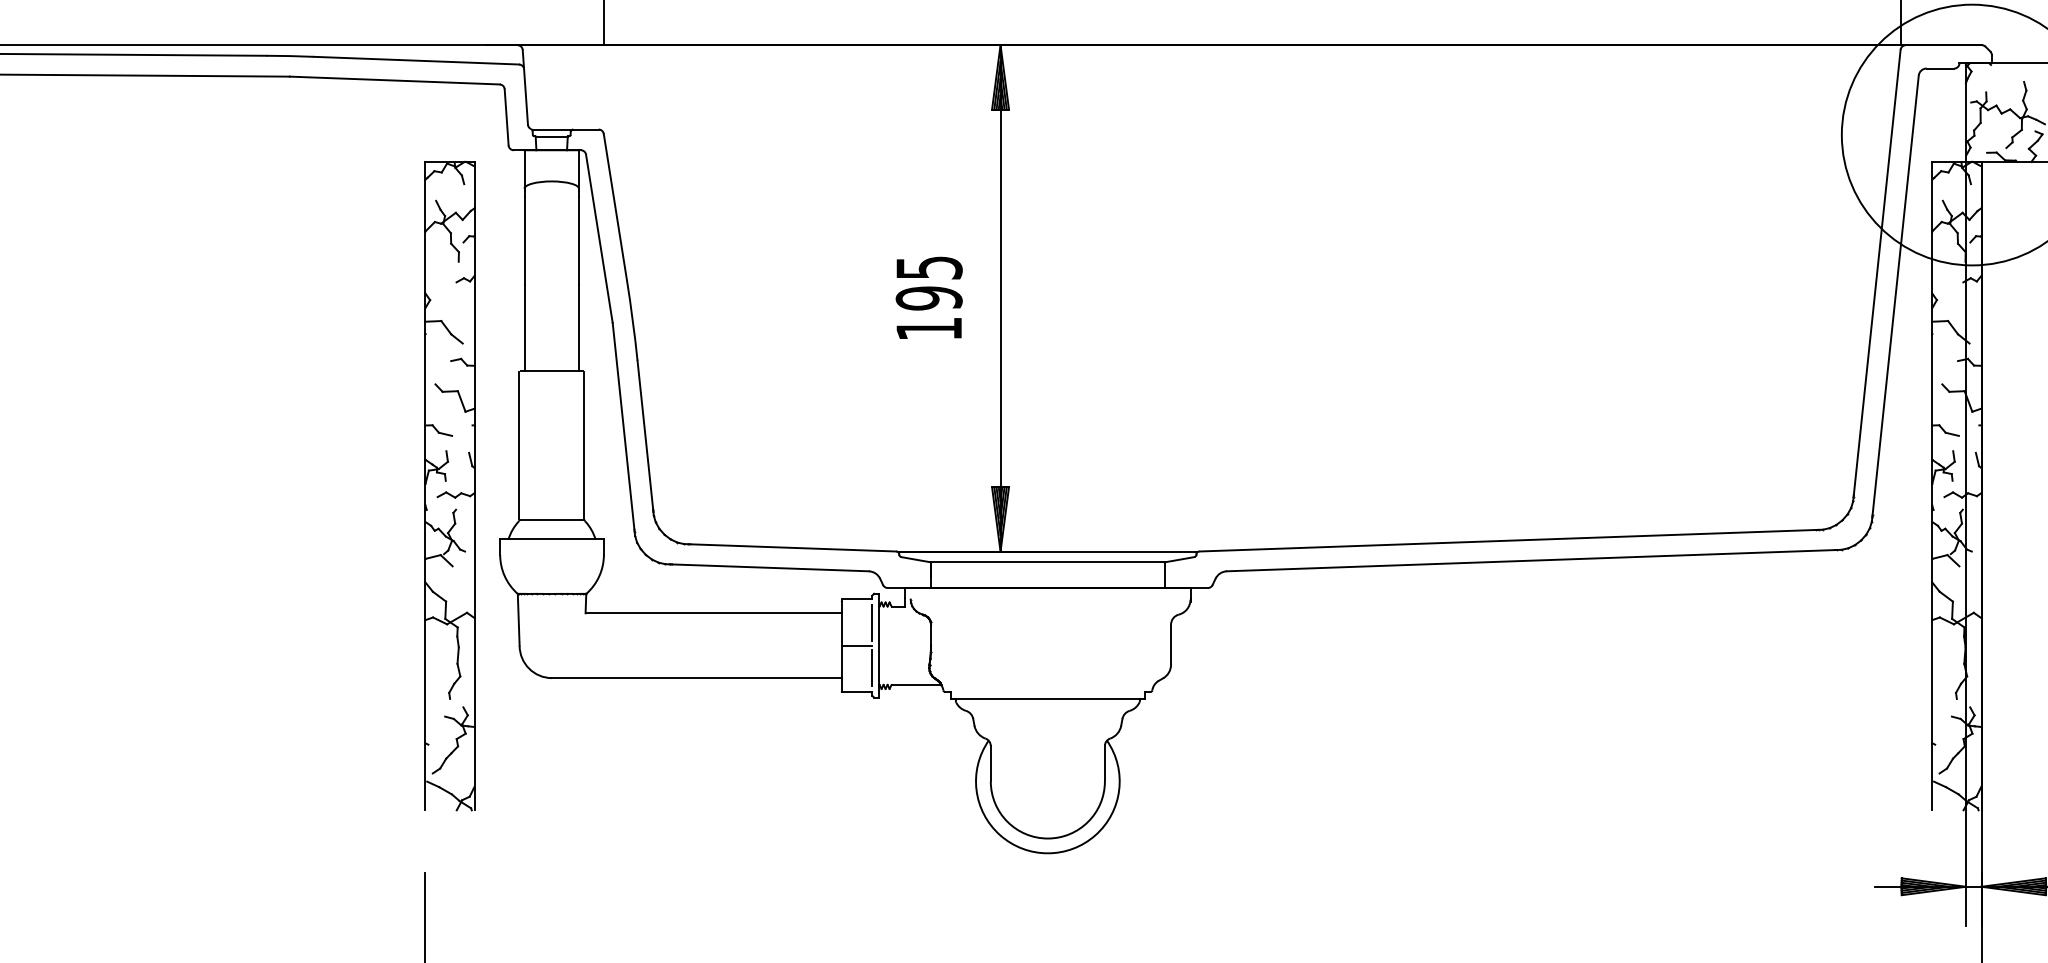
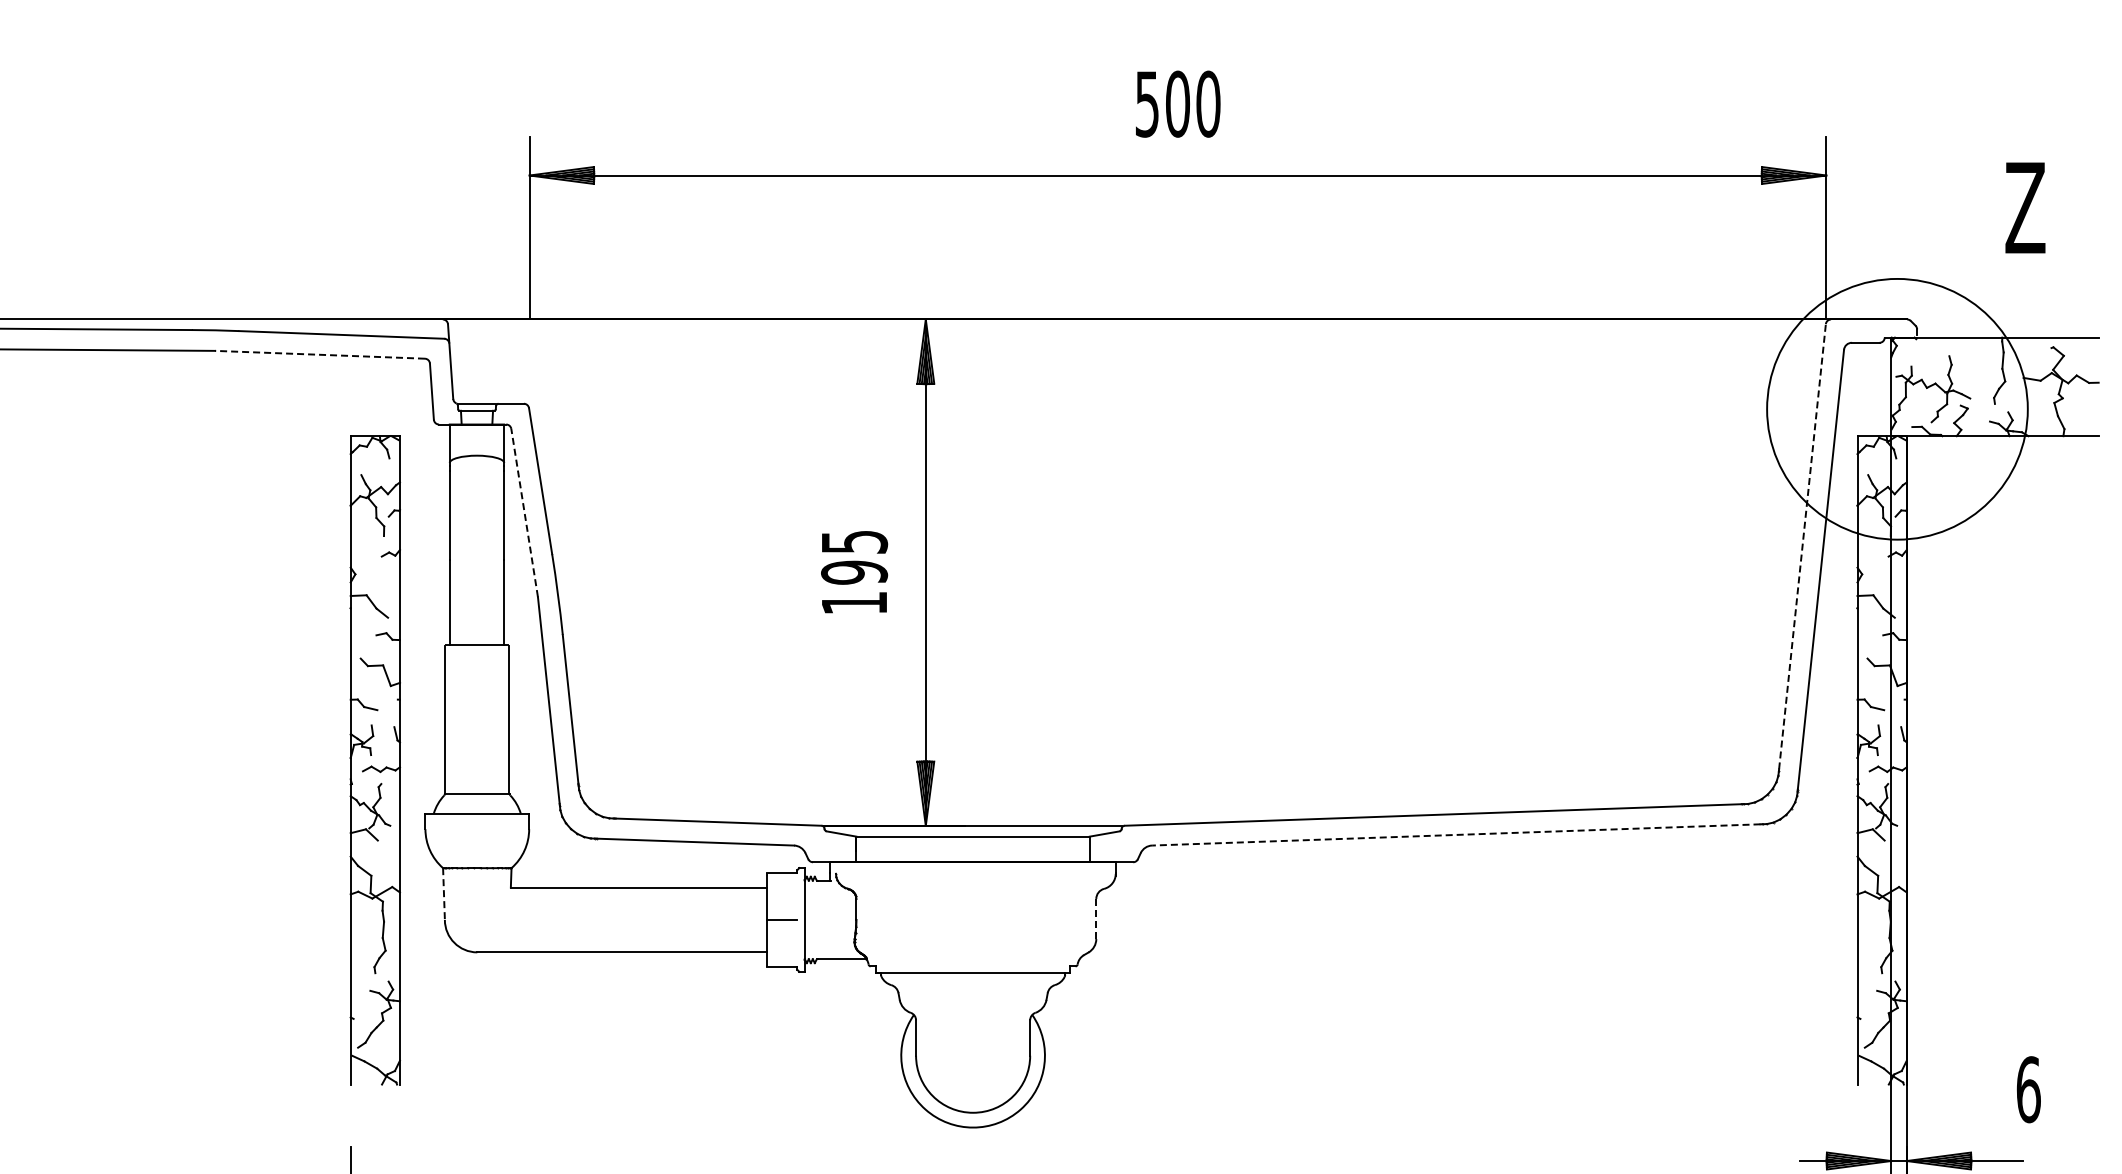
line: (394, 80) -> (319, 354), solid -> dashed
line: (599, 238) -> (524, 512), solid -> dashed
line: (1877, 272) -> (1802, 546), solid -> dashed
line: (1530, 560) -> (1455, 834), solid -> dashed
line: (518, 620) -> (443, 894), solid -> dashed
line: (872, 623) -> (797, 897), removed
line: (1171, 644) -> (1096, 918), solid -> dashed
line: (872, 668) -> (797, 942), removed

